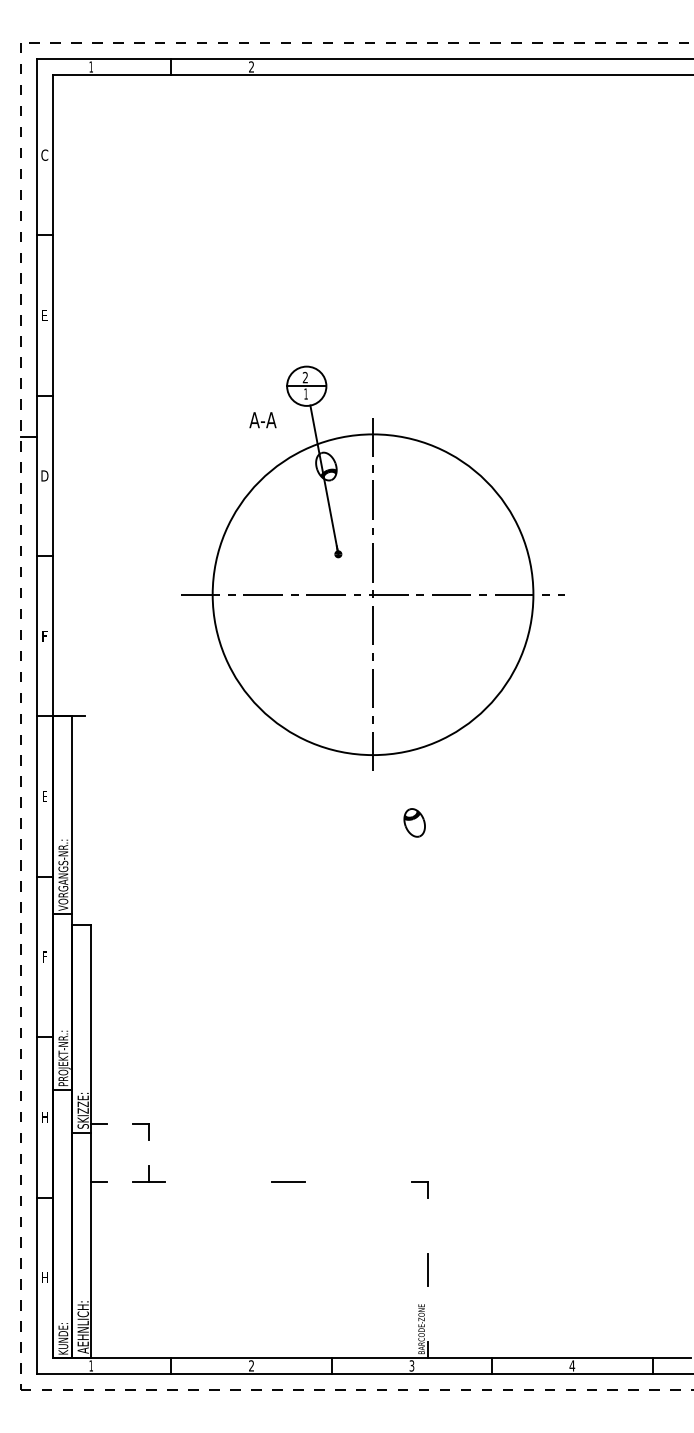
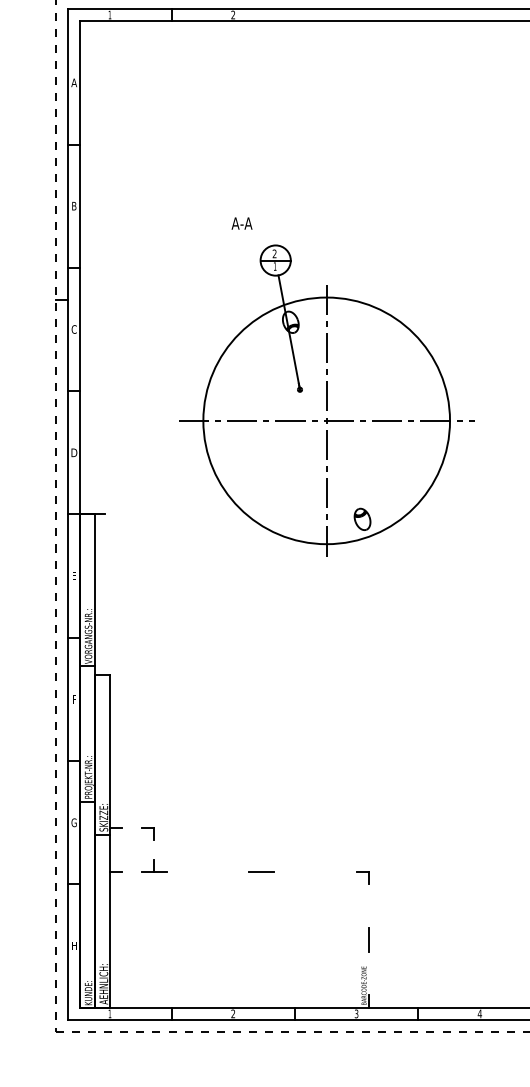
text: (44, 154) -> (74, 82), C -> A
text: (44, 315) -> (74, 206), E -> B
text: (262, 420) -> (241, 223), moved
text: (44, 475) -> (74, 329), D -> C
text: (44, 635) -> (74, 452), F -> D
part: (414, 822) -> (362, 519), moved
text: (44, 1117) -> (74, 822), H -> G

